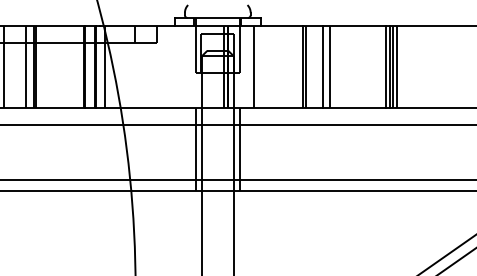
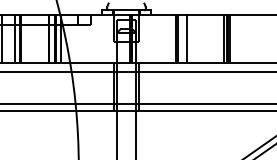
line: (254, 66) -> (147, 38), removed
line: (329, 66) -> (191, 38), removed

